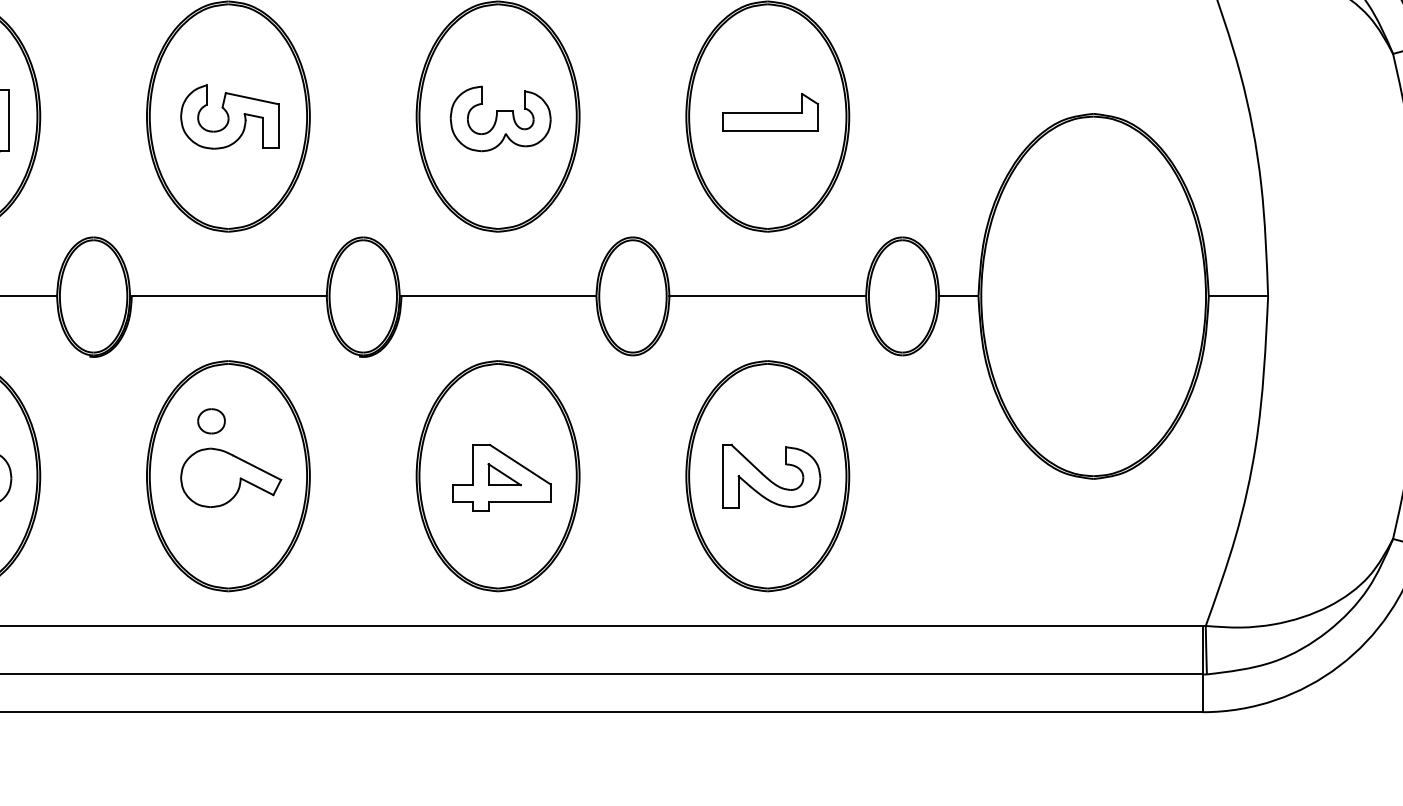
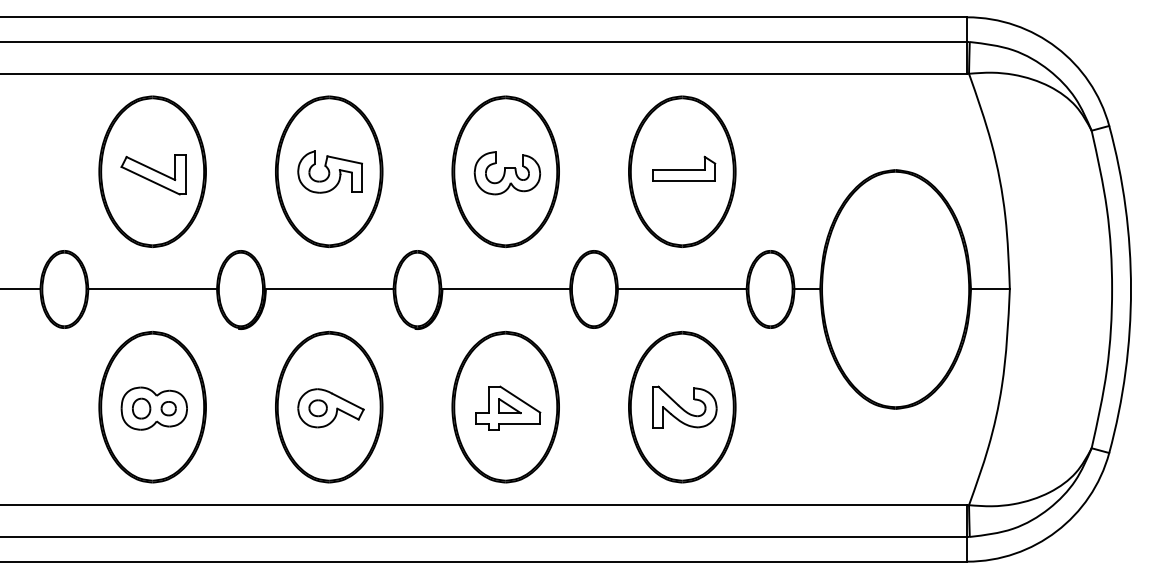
part: (210, 421) -> (317, 408), moved

